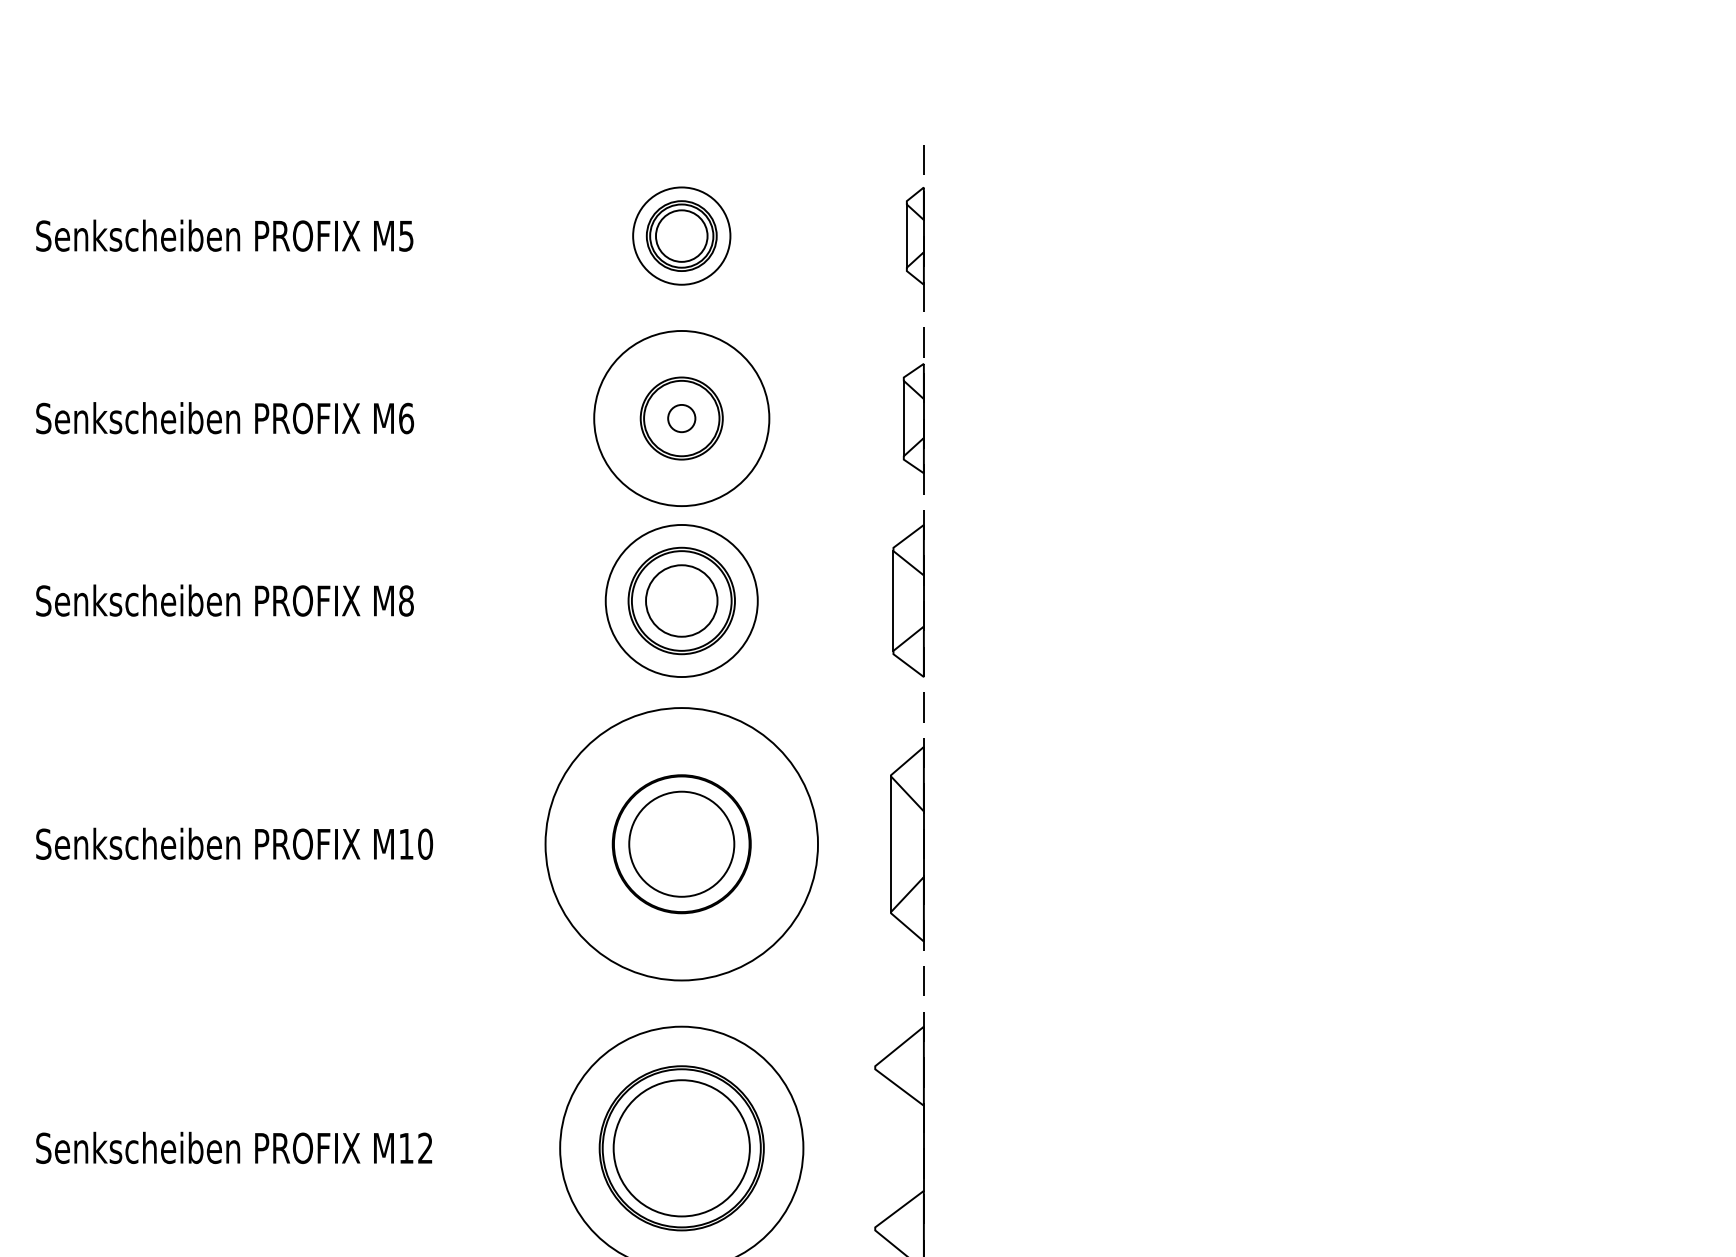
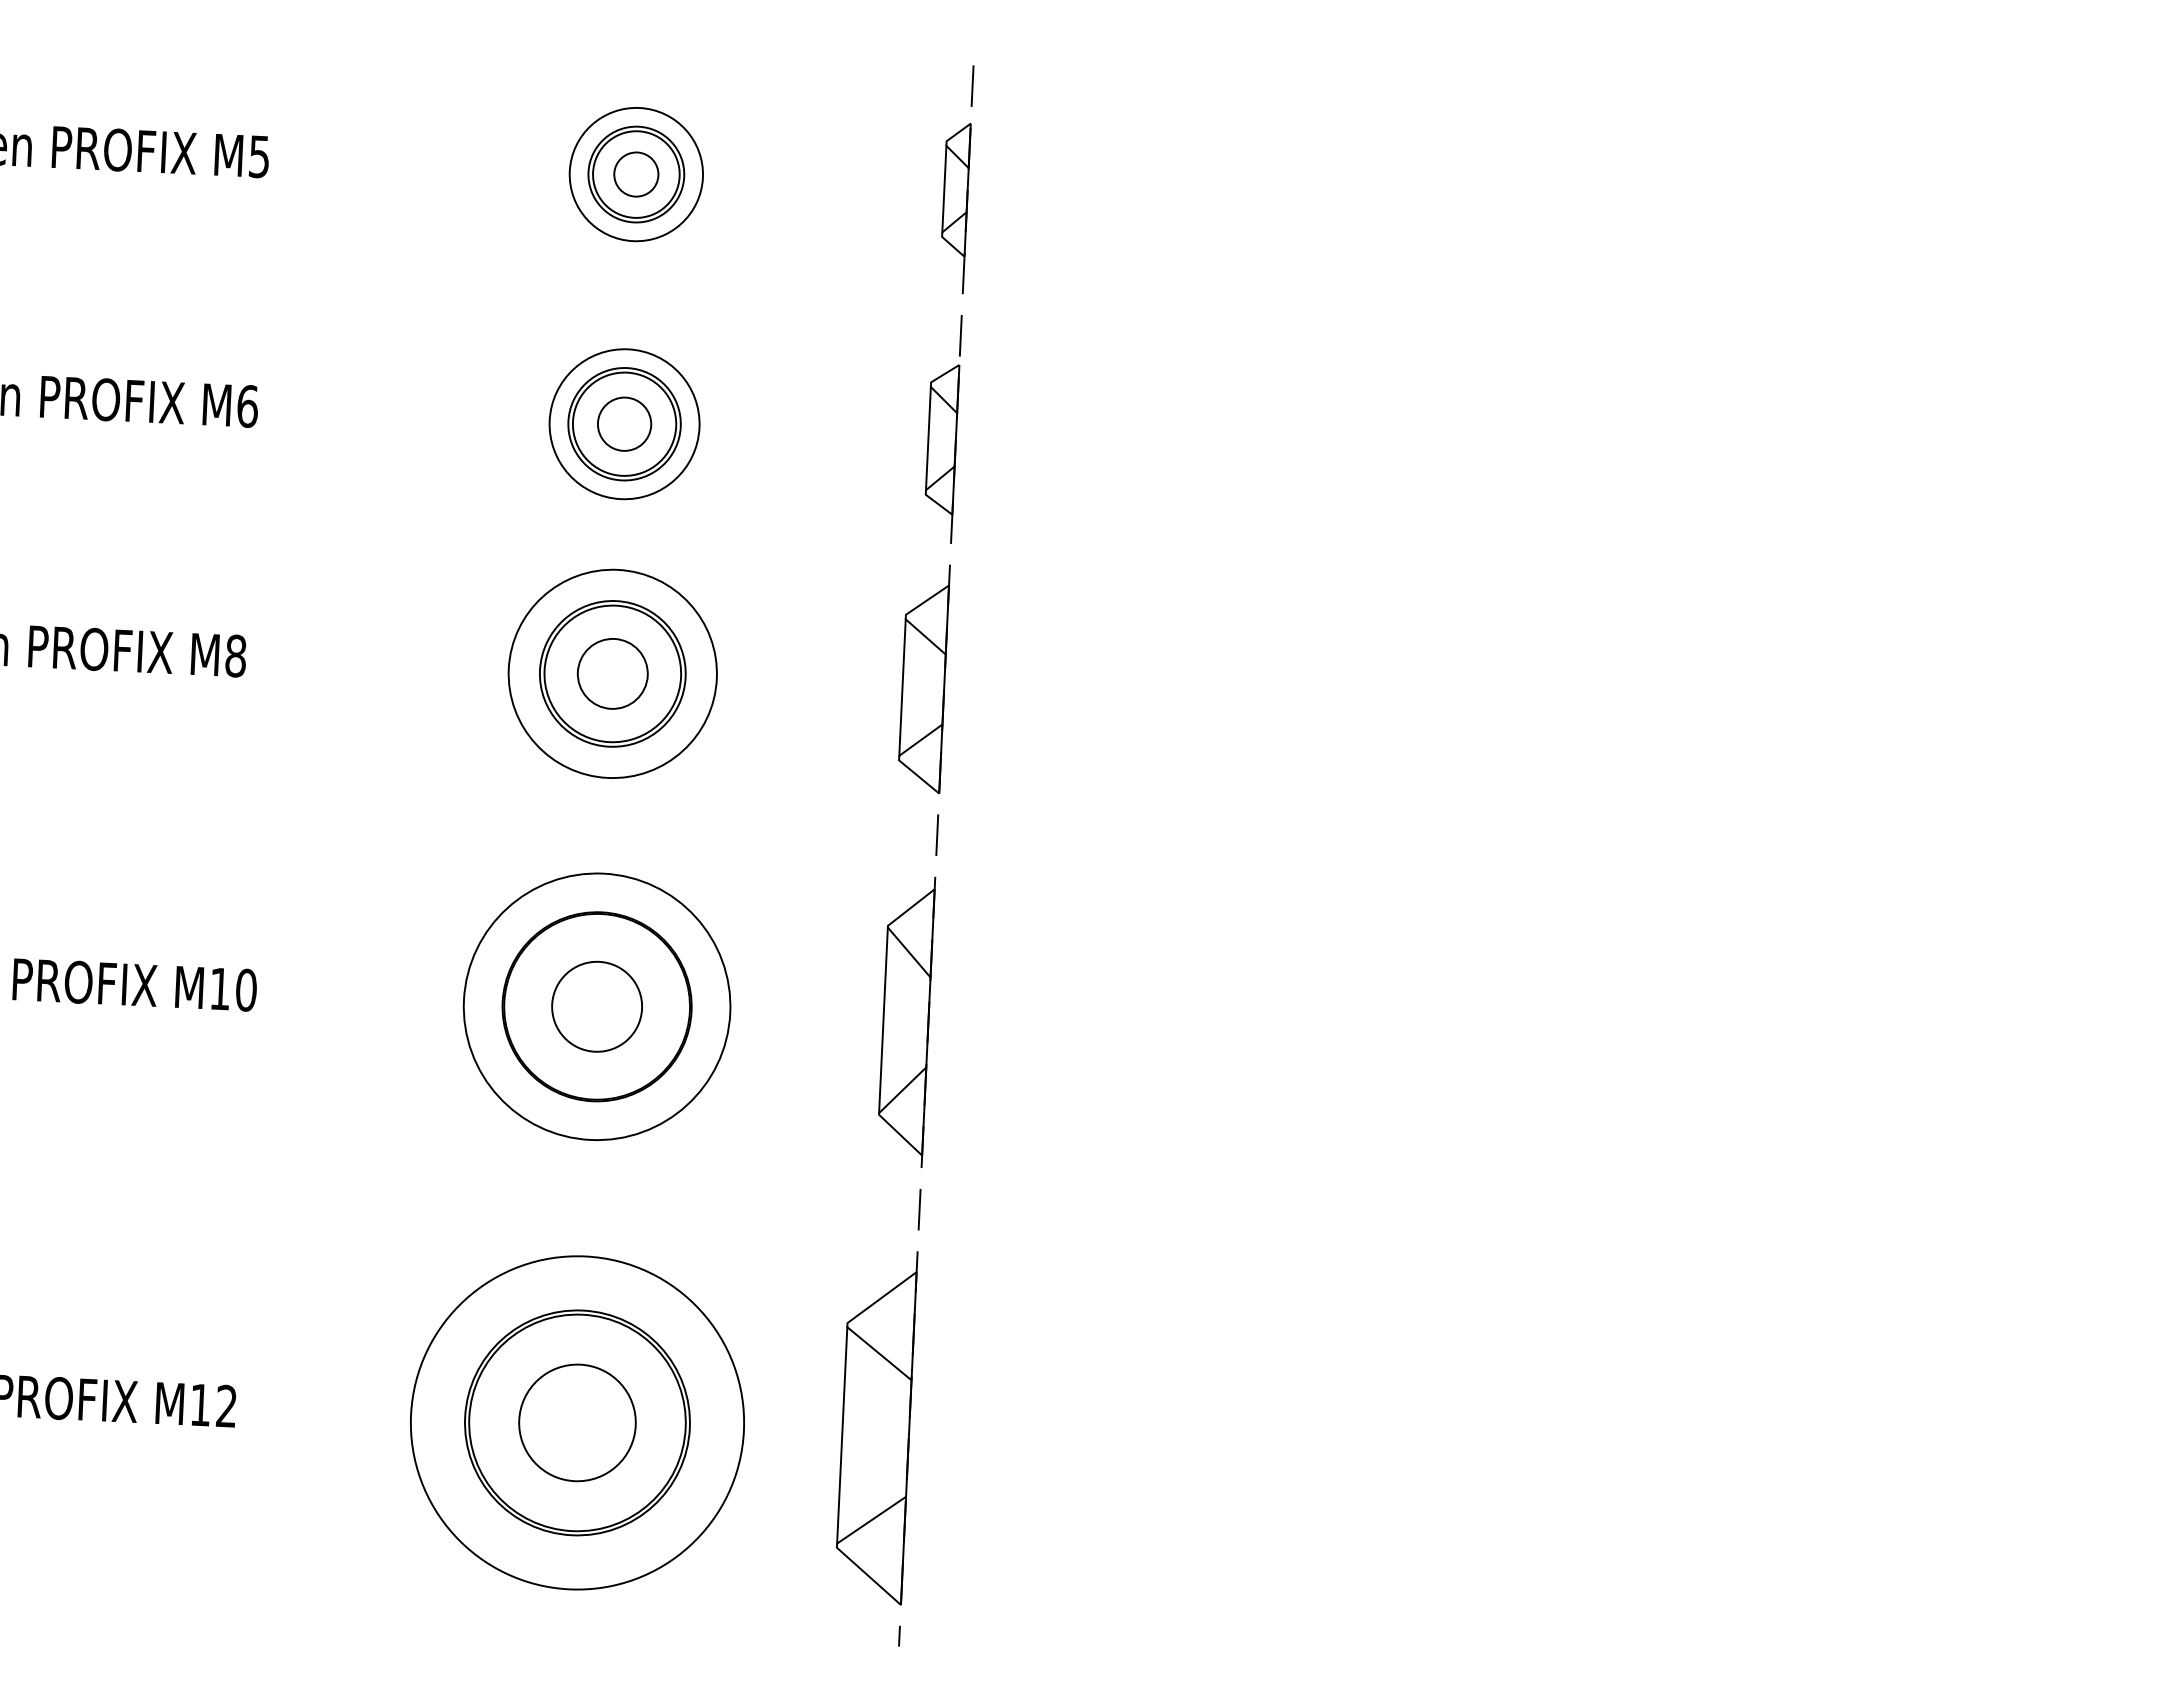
circle: (681, 236) -> (635, 175), size x0.62
circle: (681, 418) -> (624, 424), size x0.62
circle: (681, 418) -> (624, 424), size x1.43
circle: (681, 600) -> (612, 673), size x0.71
circle: (681, 843) -> (596, 1005), size x0.71
circle: (681, 844) -> (596, 1007), size x0.62
circle: (681, 1147) -> (577, 1421), size x0.62
line: (875, 1148) -> (842, 1435), added

